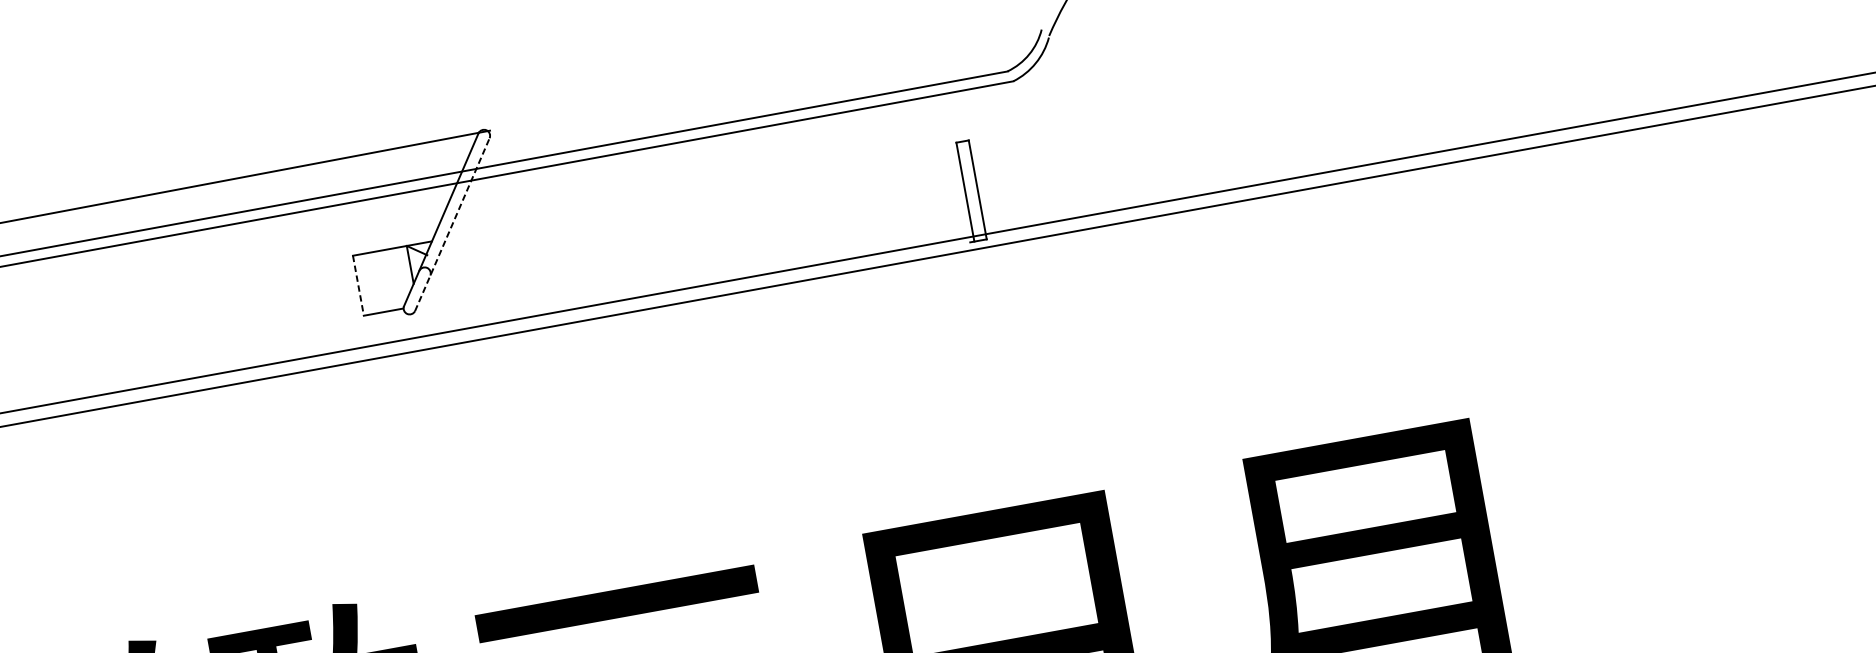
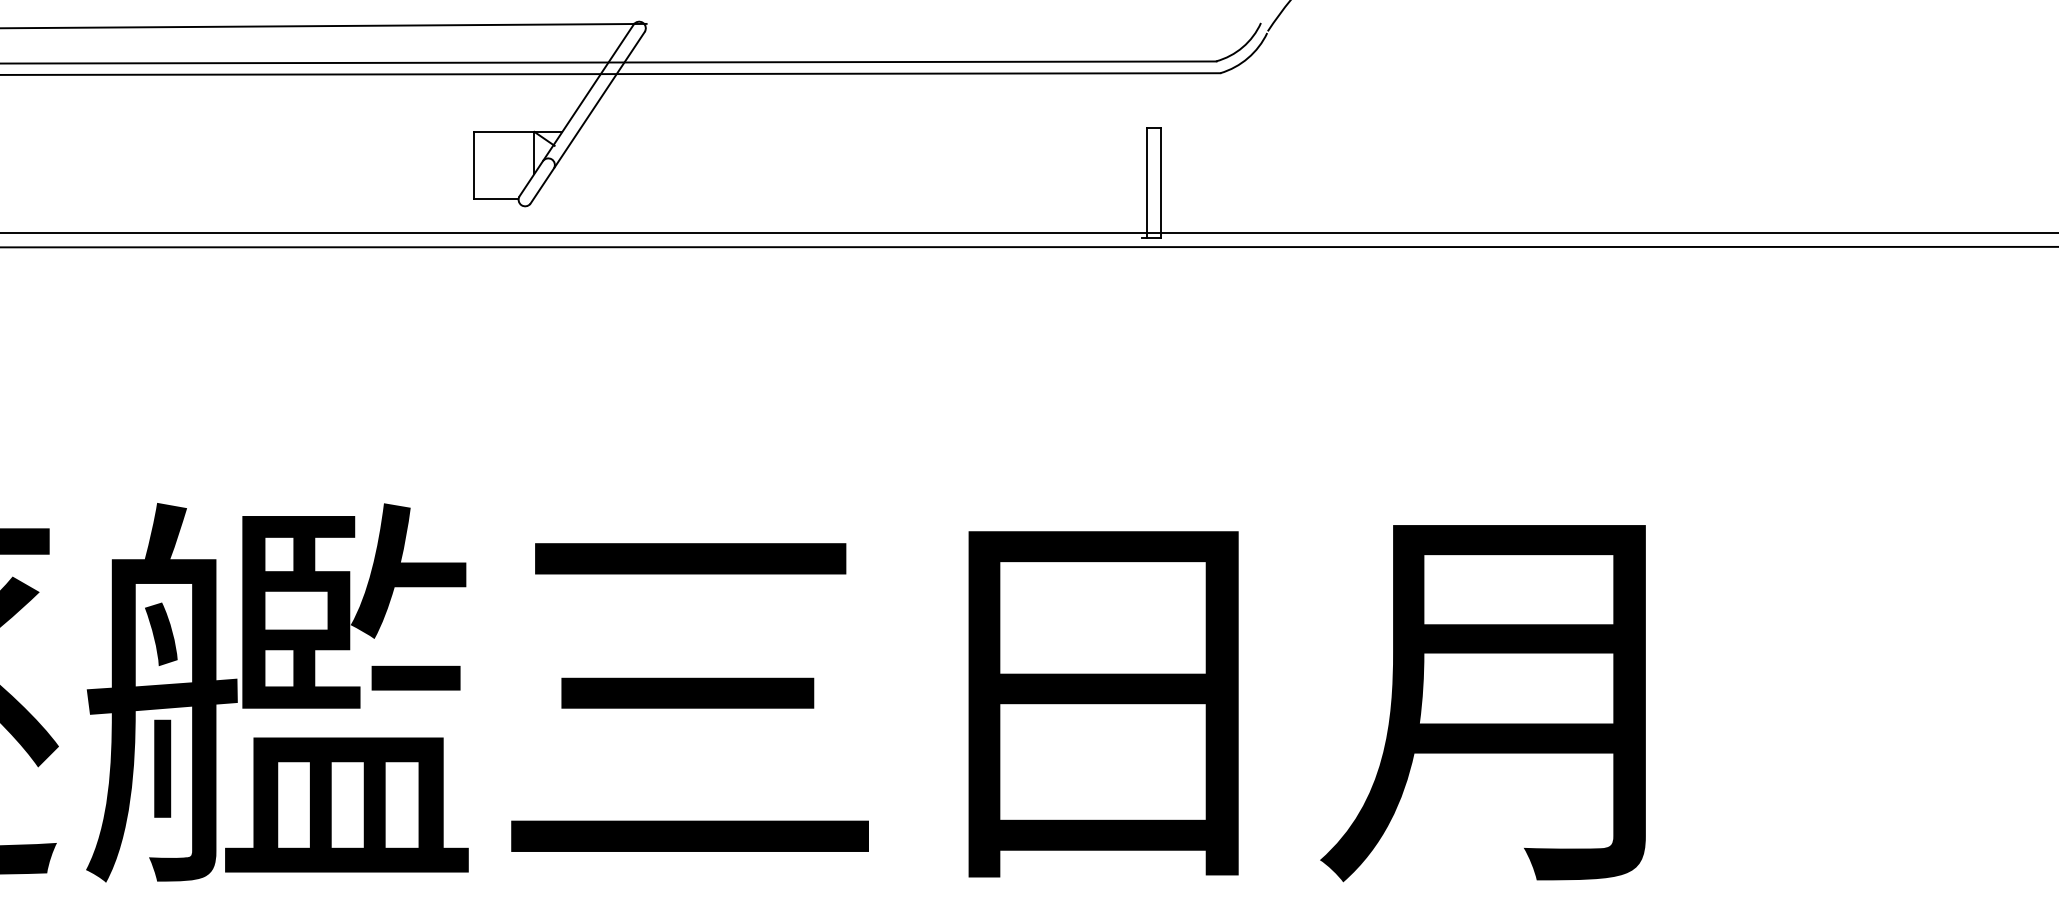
line: (452, 224) -> (587, 117), dashed -> solid
line: (358, 285) -> (474, 165), dashed -> solid

